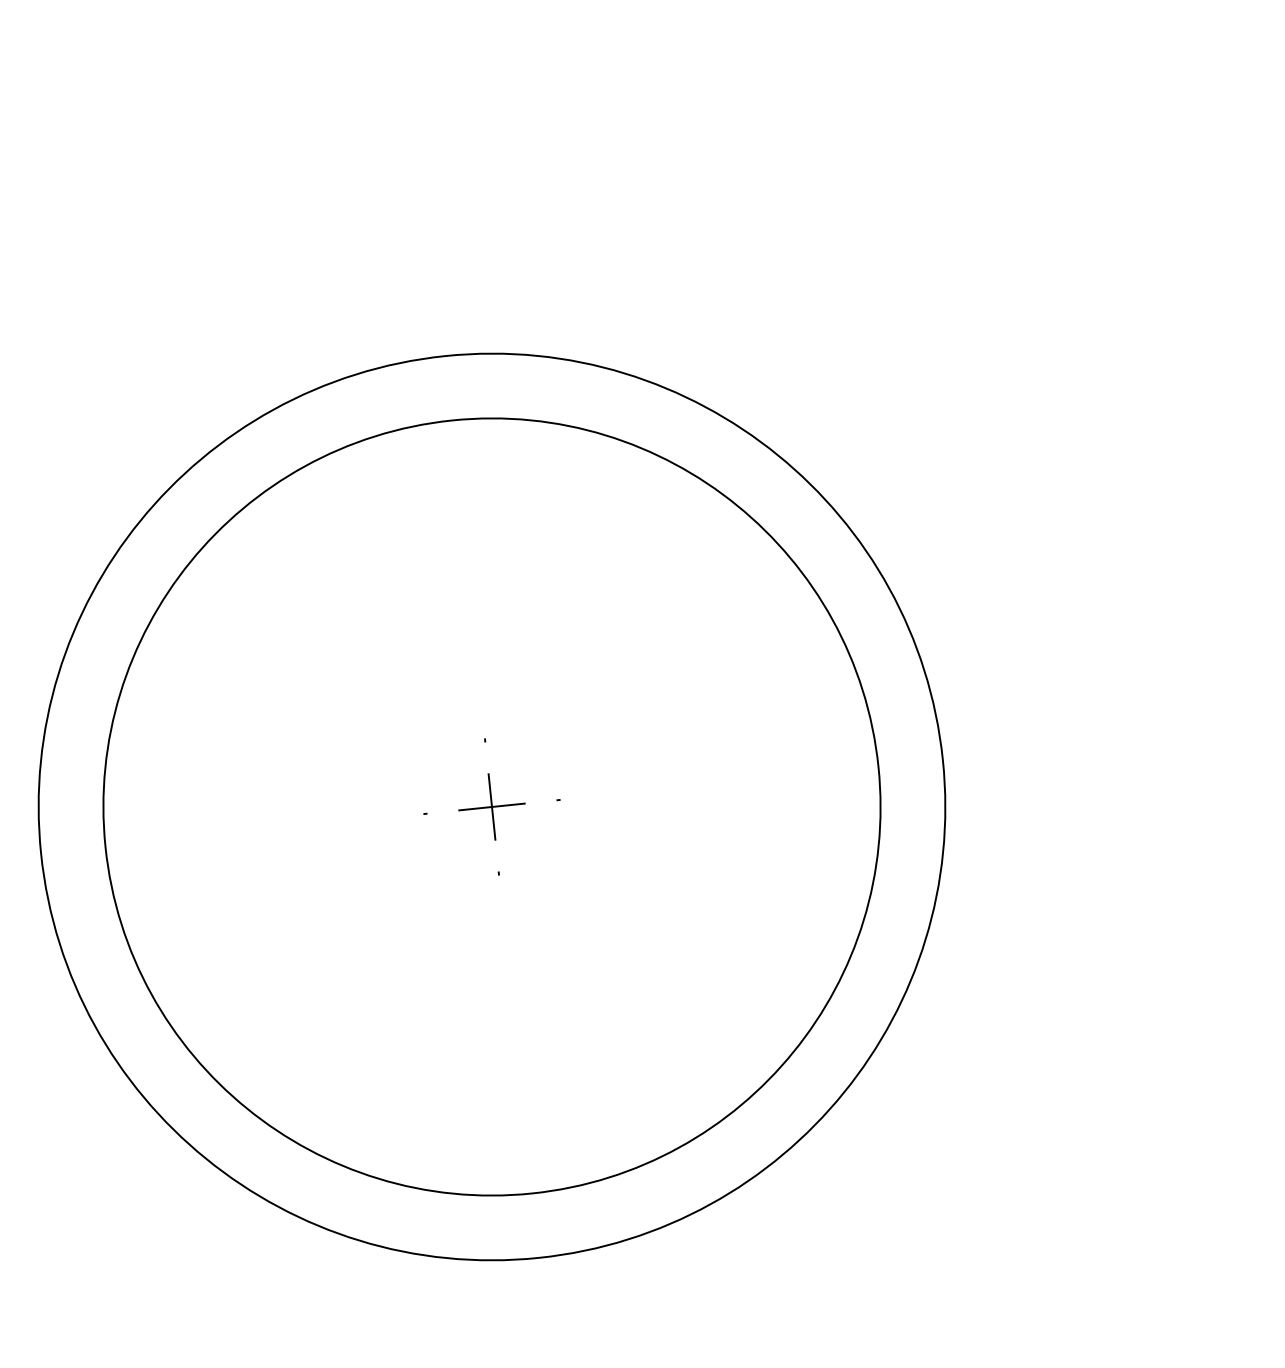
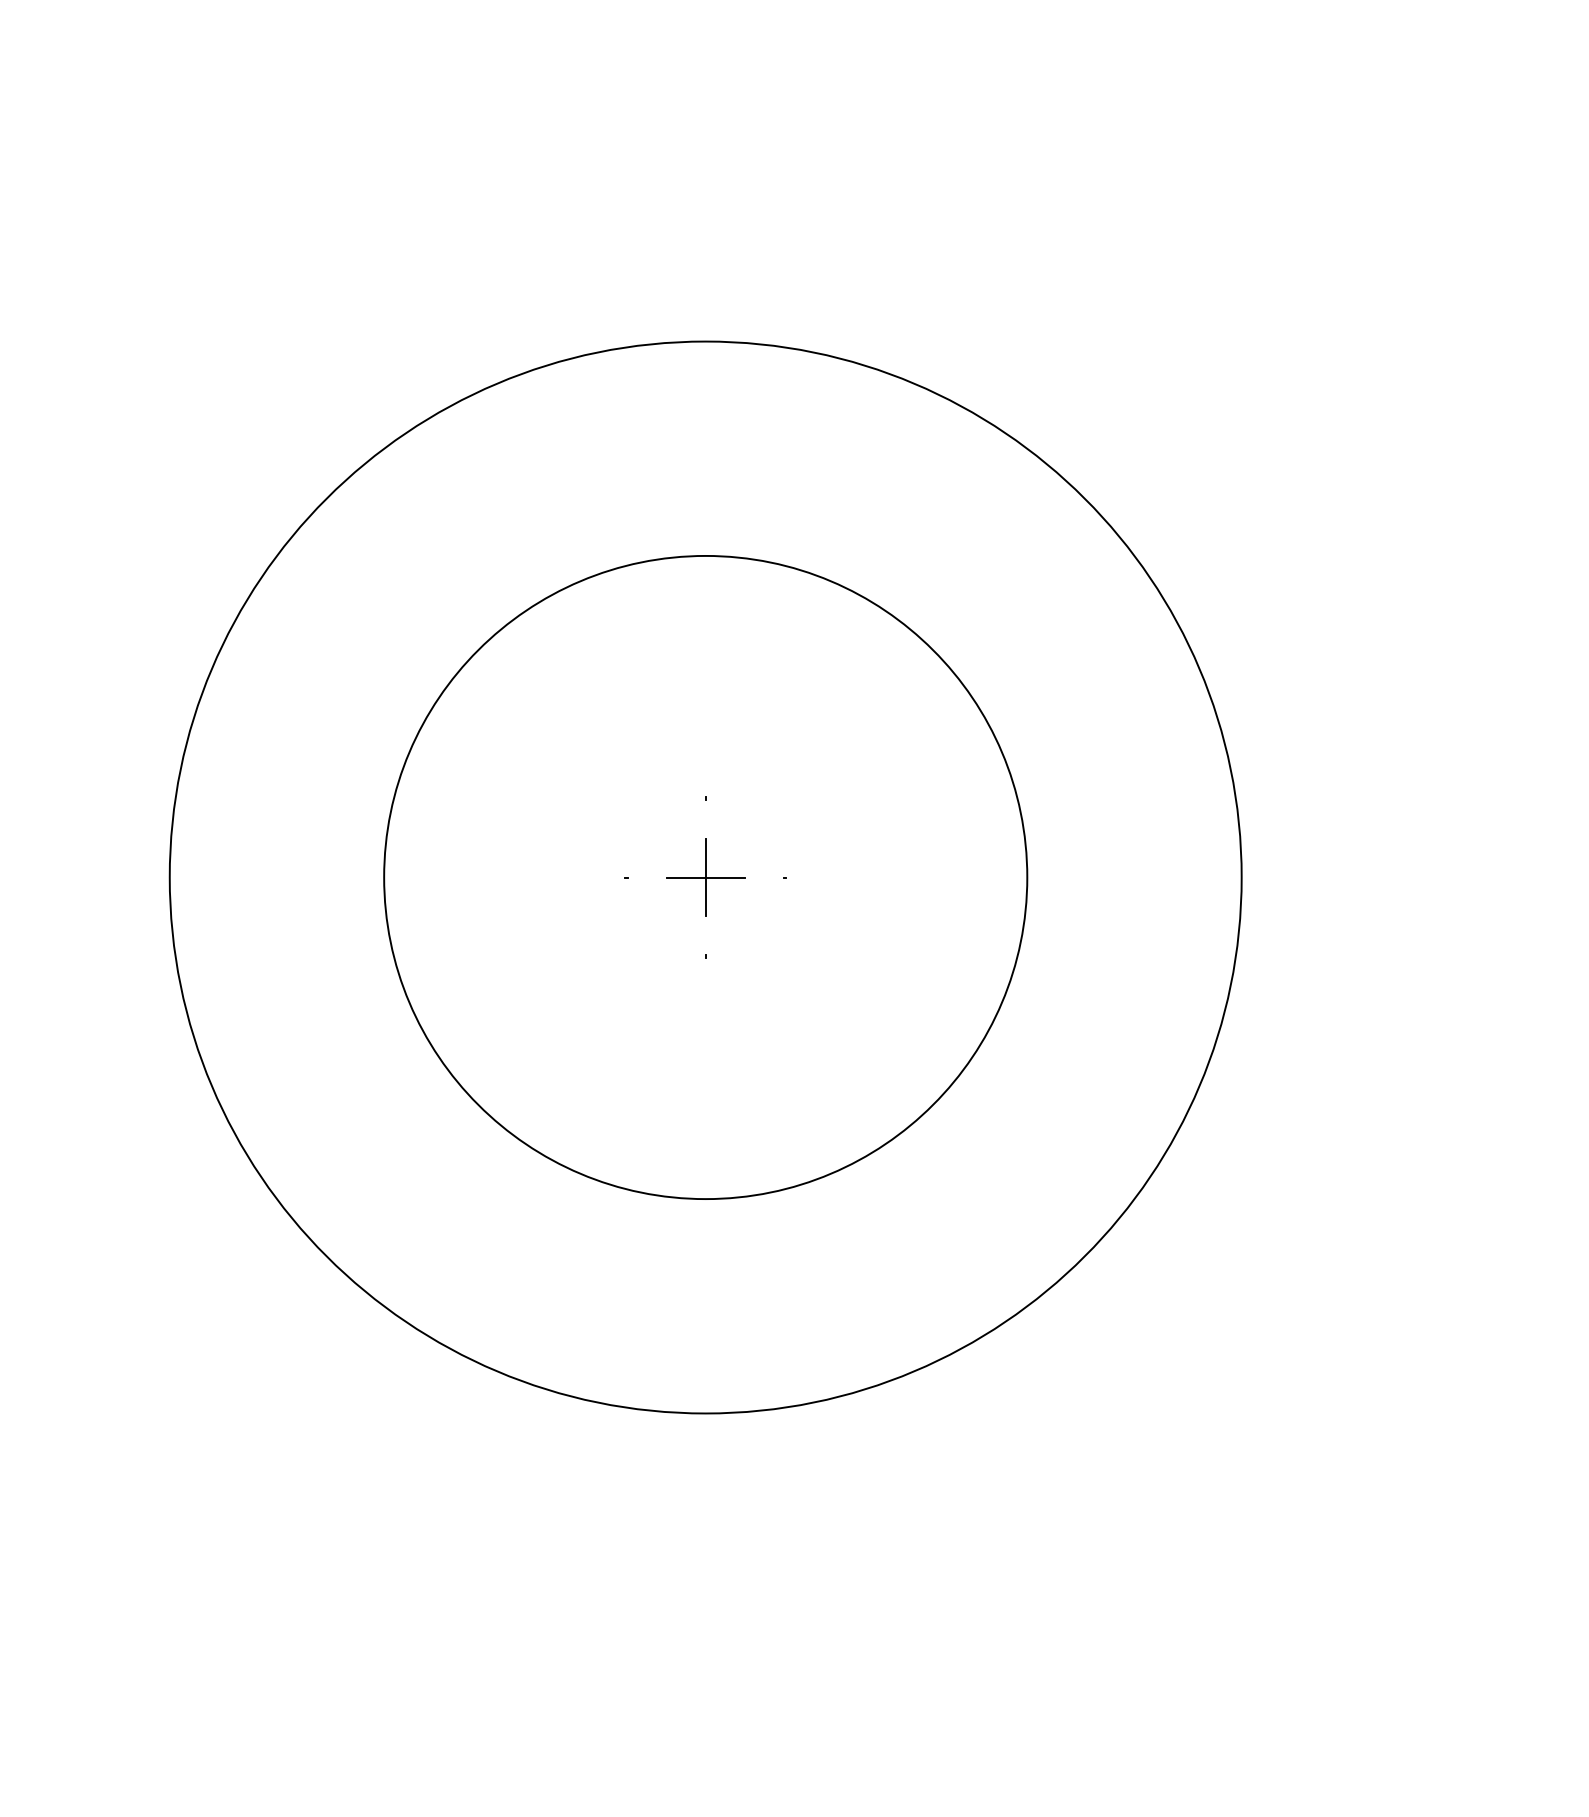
circle: (491, 806) -> (705, 877), size x0.7

